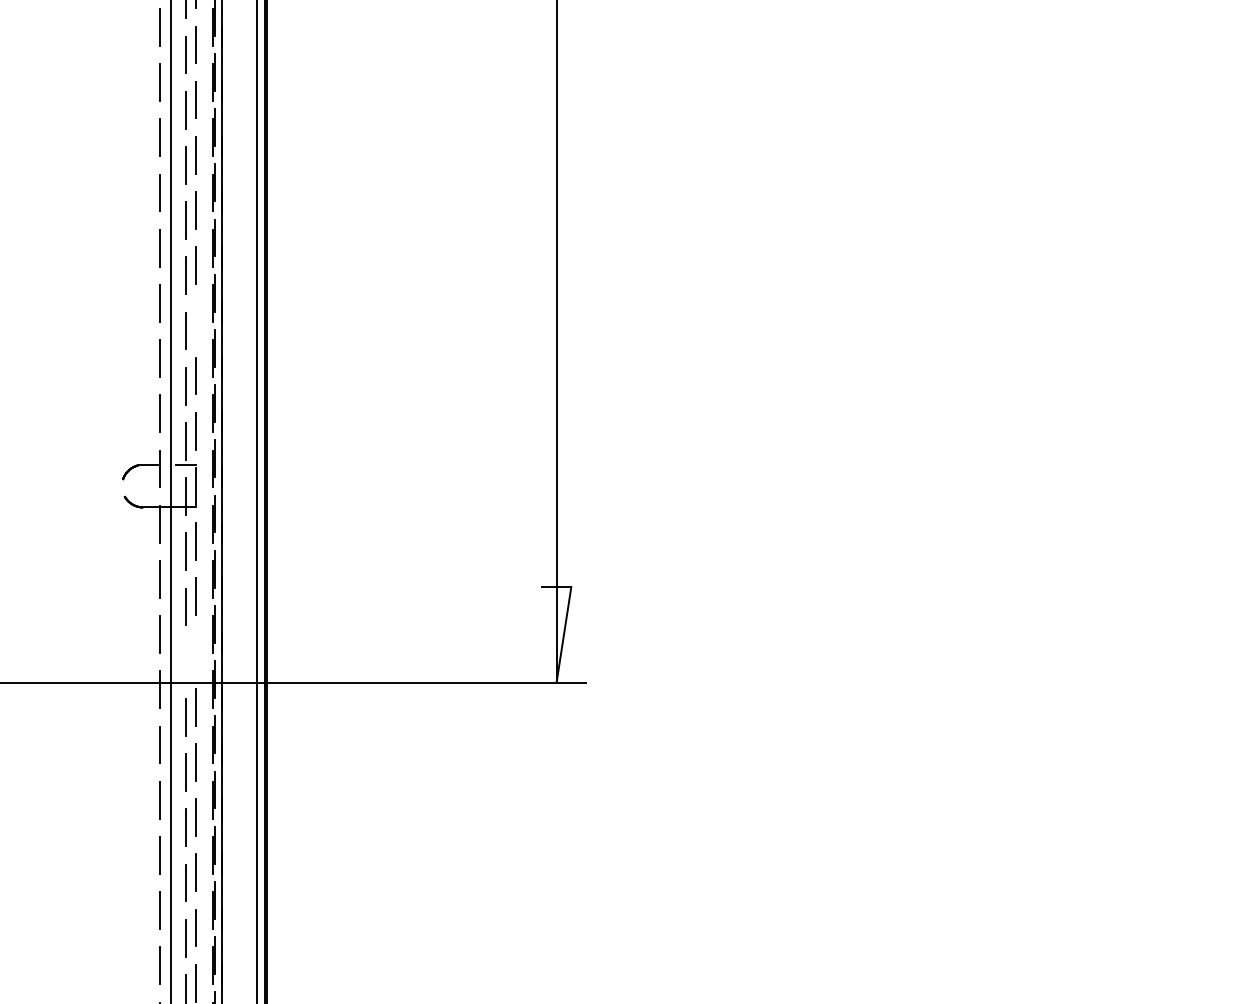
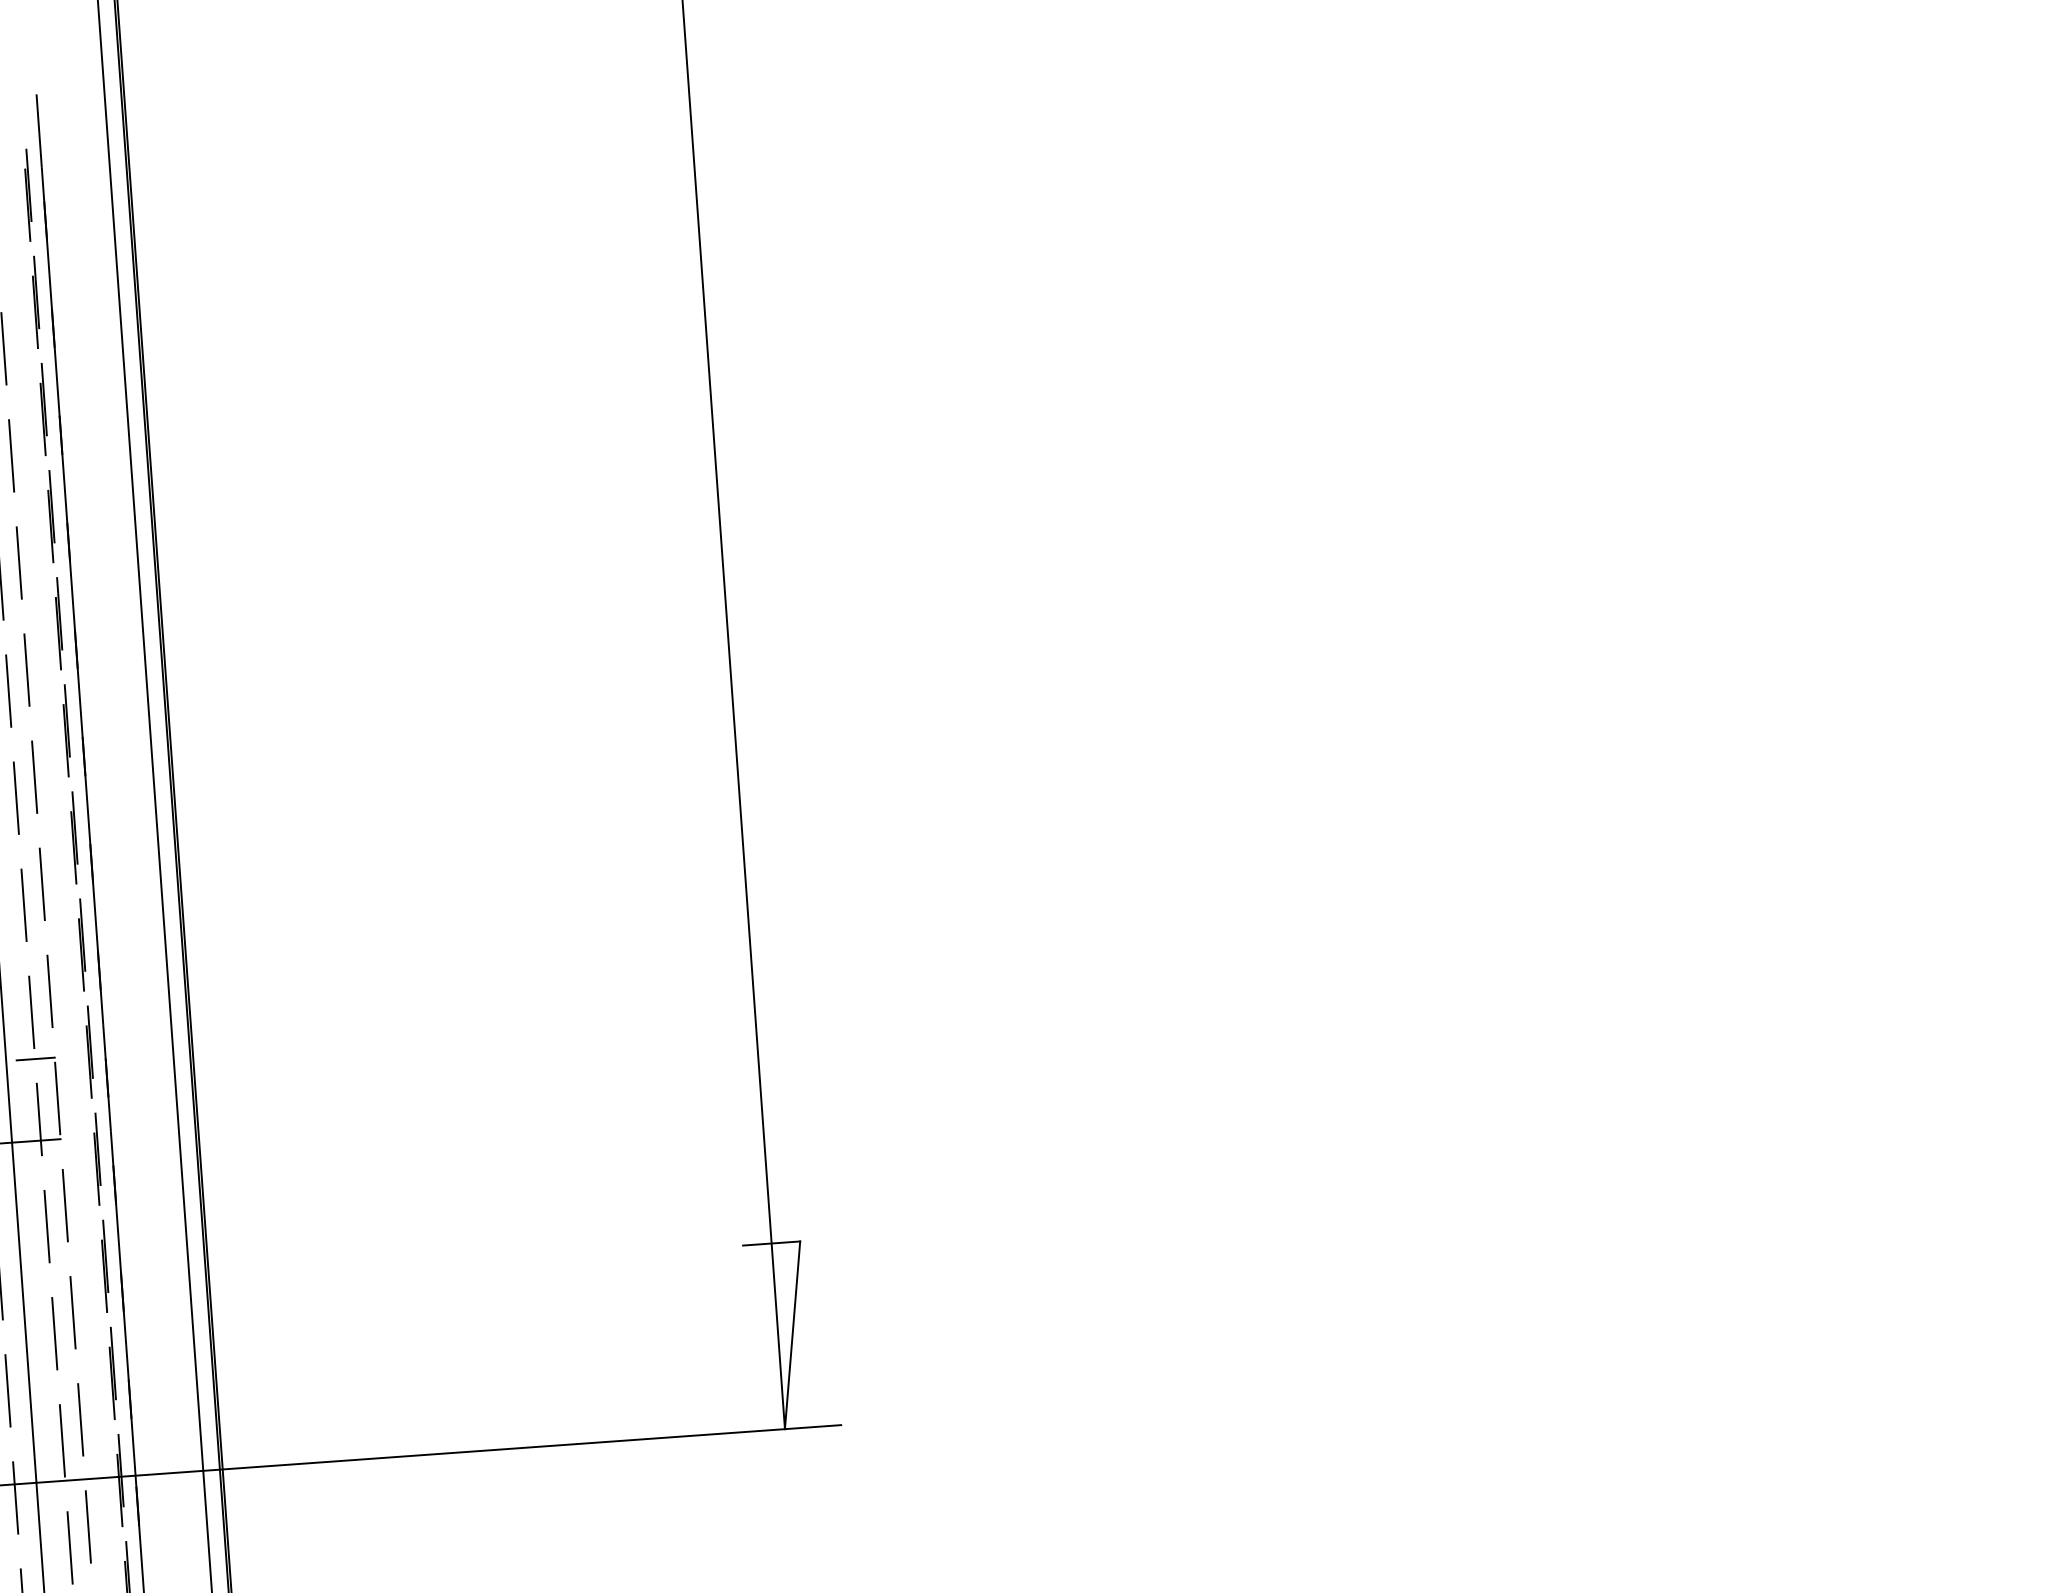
line: (195, 320) -> (33, 776), added
line: (195, 651) -> (79, 1418), added
line: (185, 661) -> (61, 1439), added

